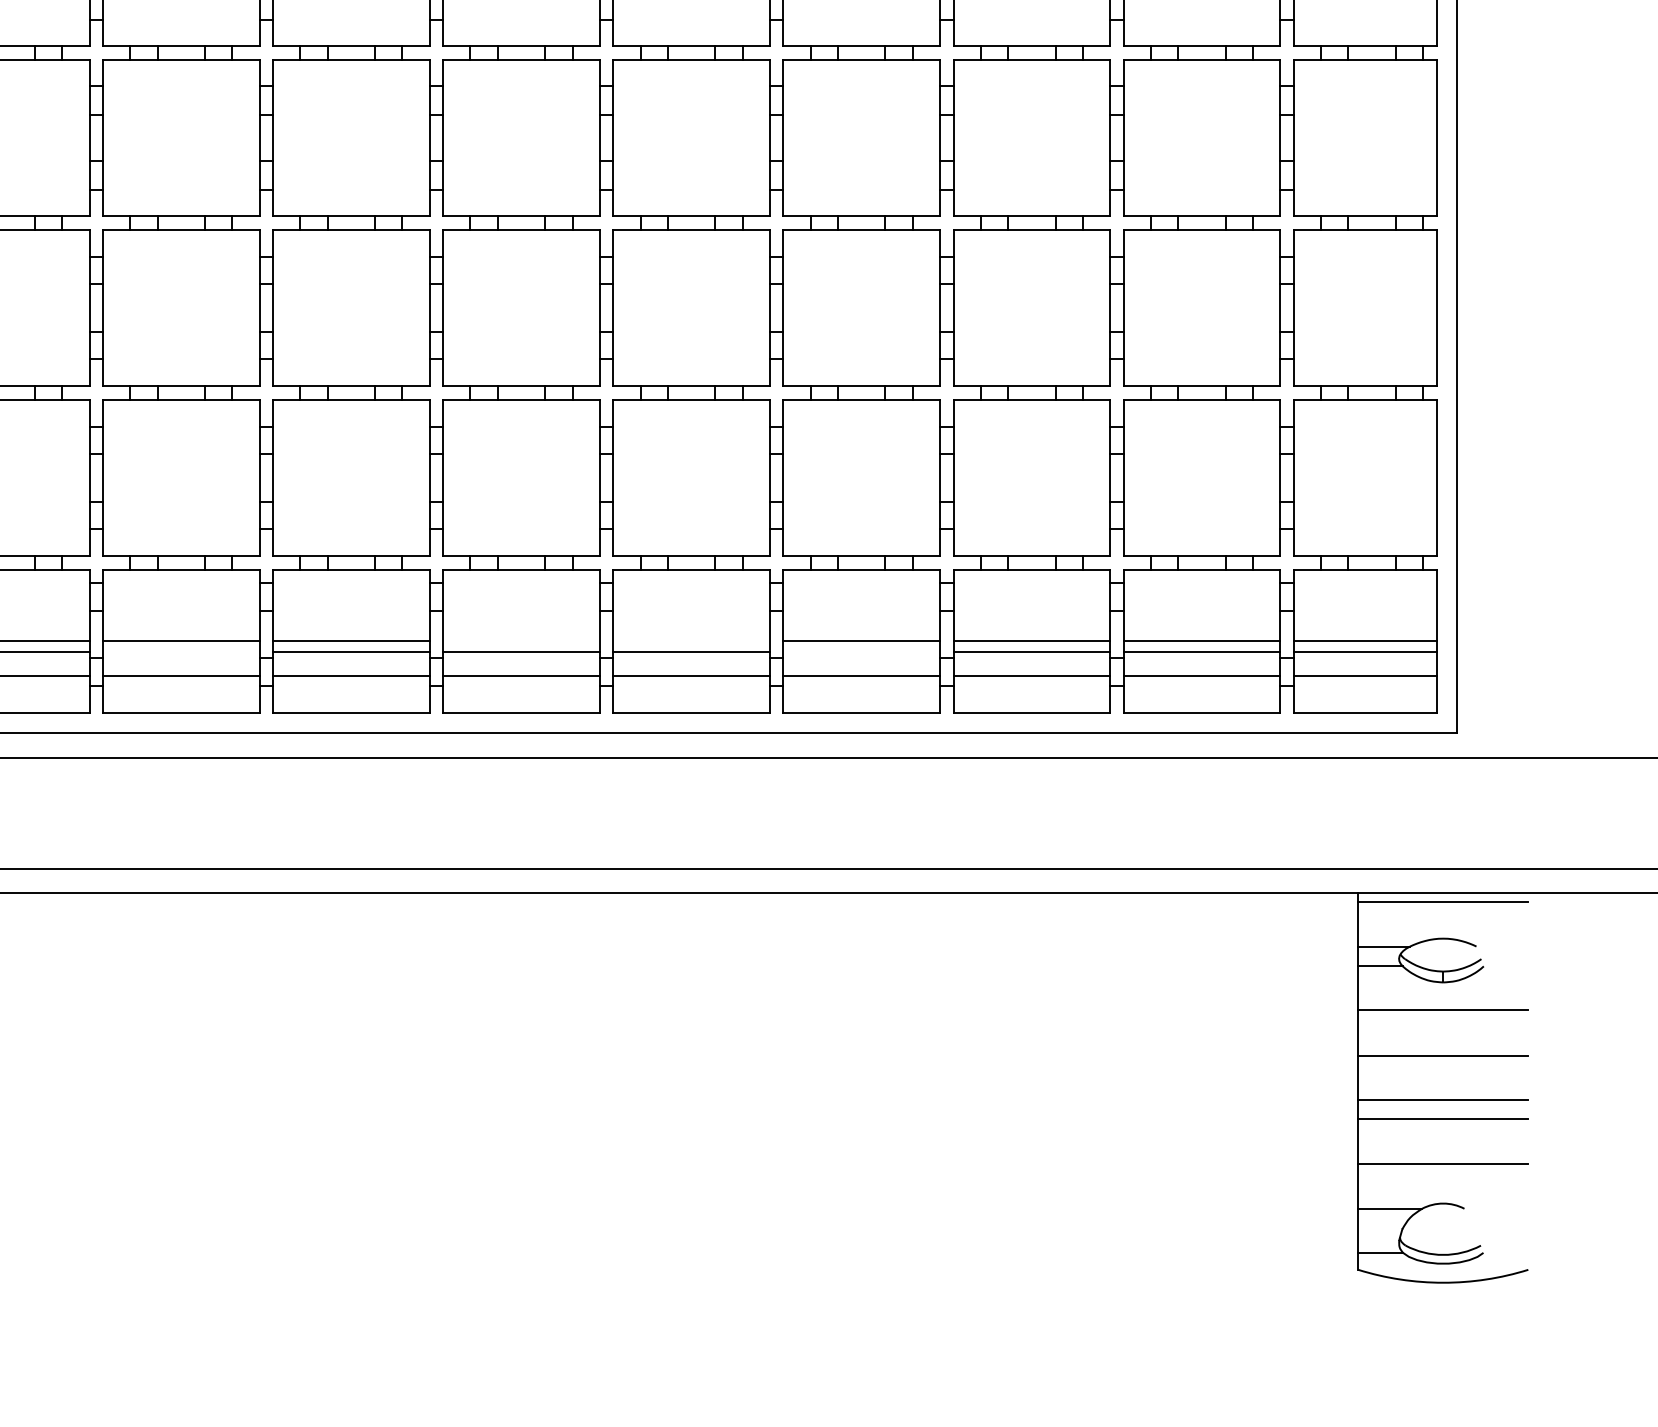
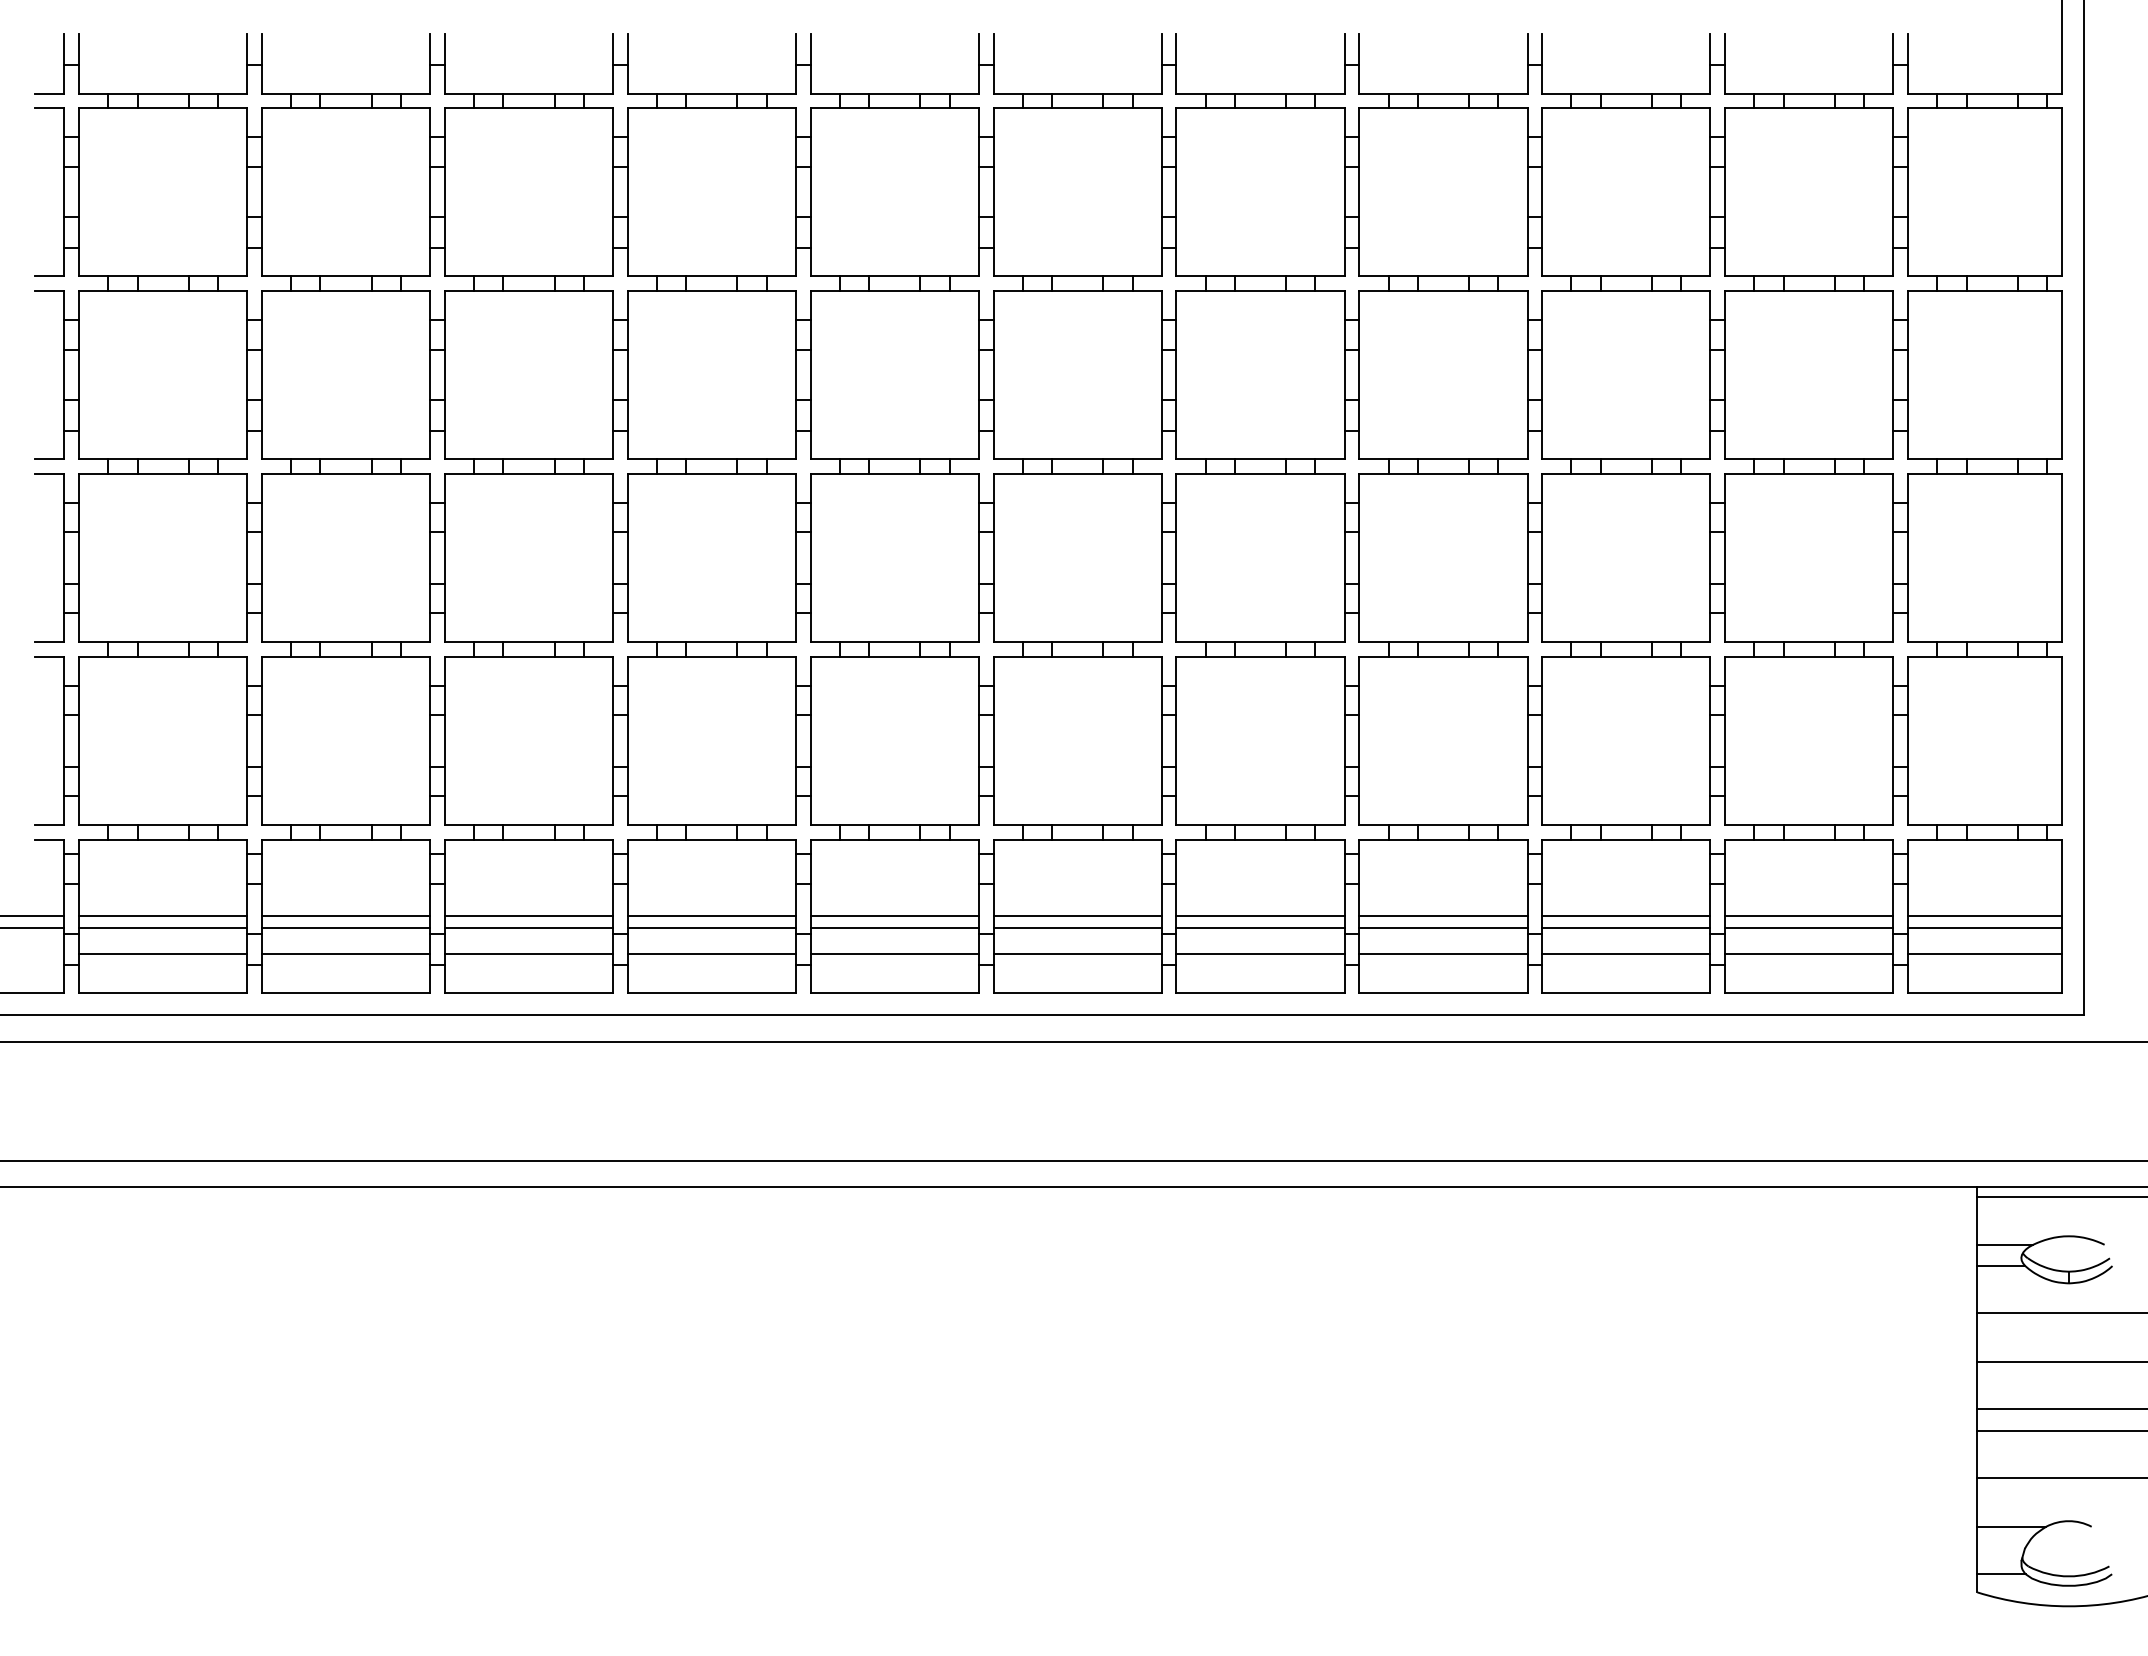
line: (521, 641) -> (1077, 916), added
line: (691, 641) -> (1260, 916), added
line: (181, 651) -> (711, 927), added
line: (861, 651) -> (1443, 927), added

